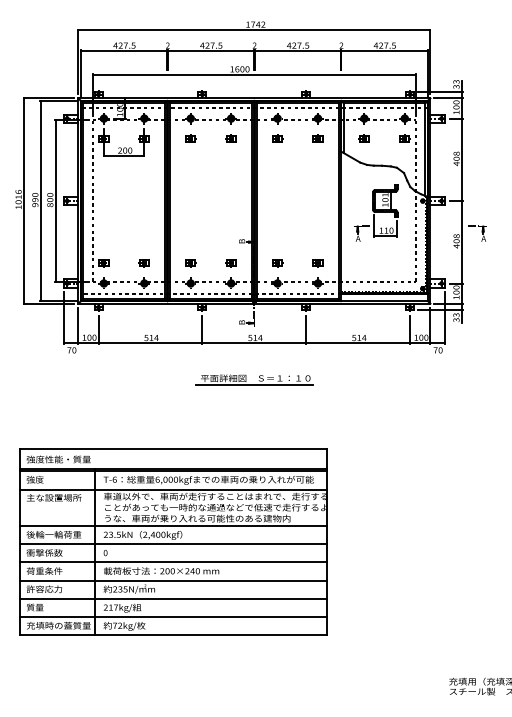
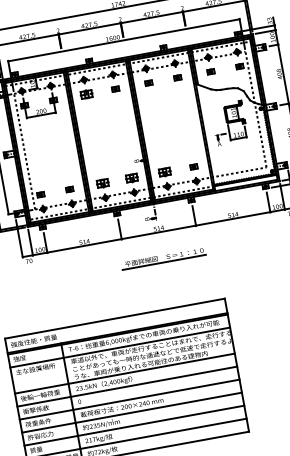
part: (190, 138) -> (86, 94), size x1.6
part: (190, 263) -> (102, 183), size x1.6
part: (230, 263) -> (131, 178), size x1.6
part: (277, 263) -> (165, 172), size x1.6

